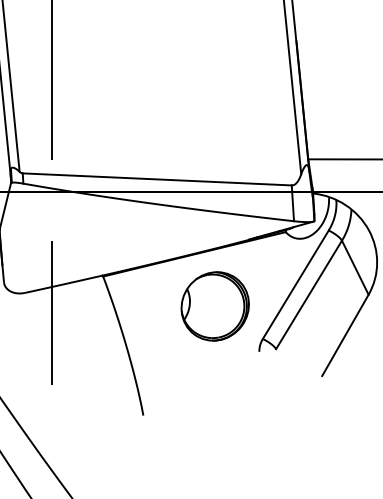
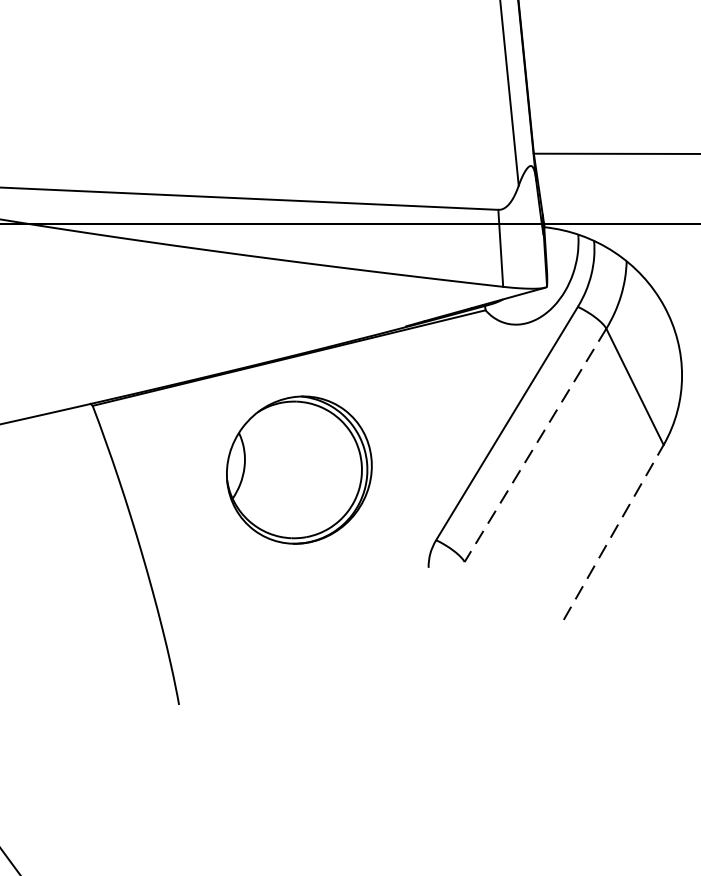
line: (308, 295) -> (534, 446), solid -> dashed
part: (214, 306) -> (297, 470), moved
line: (345, 335) -> (613, 532), solid -> dashed

